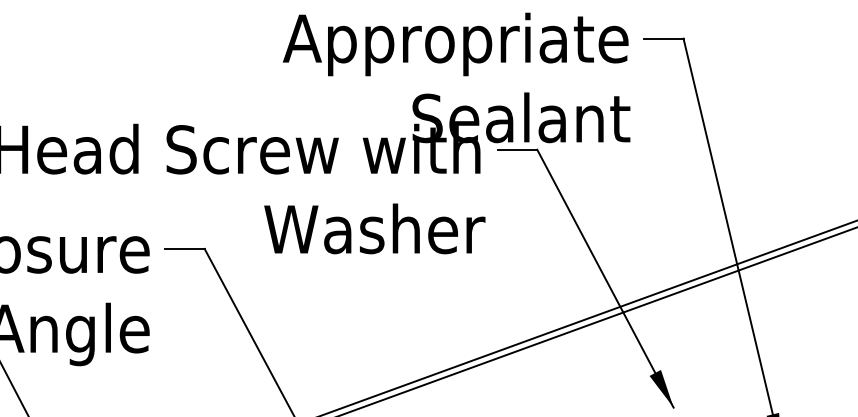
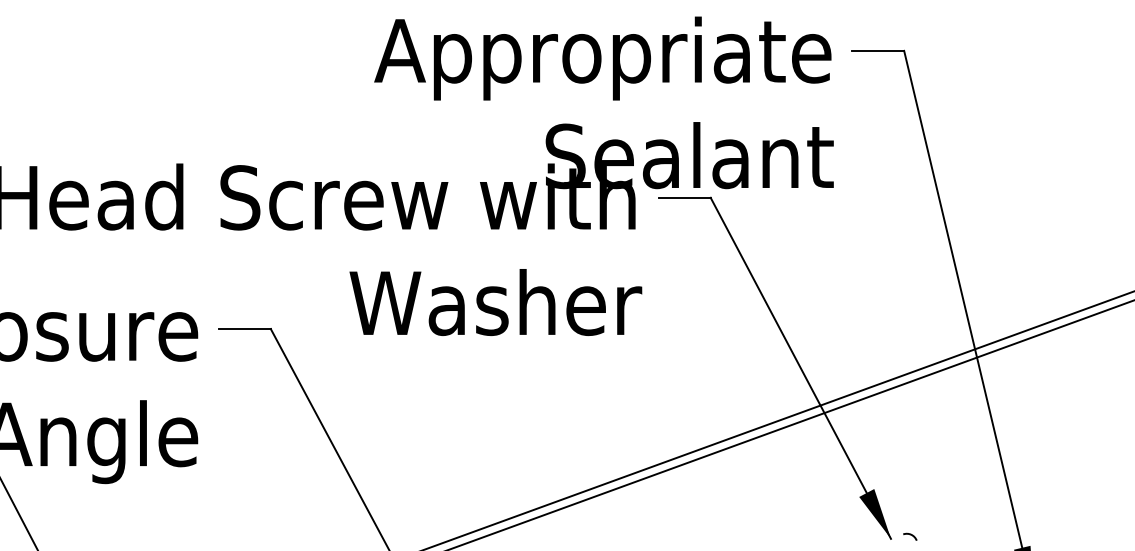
arc: (688, 405) -> (910, 535), added

